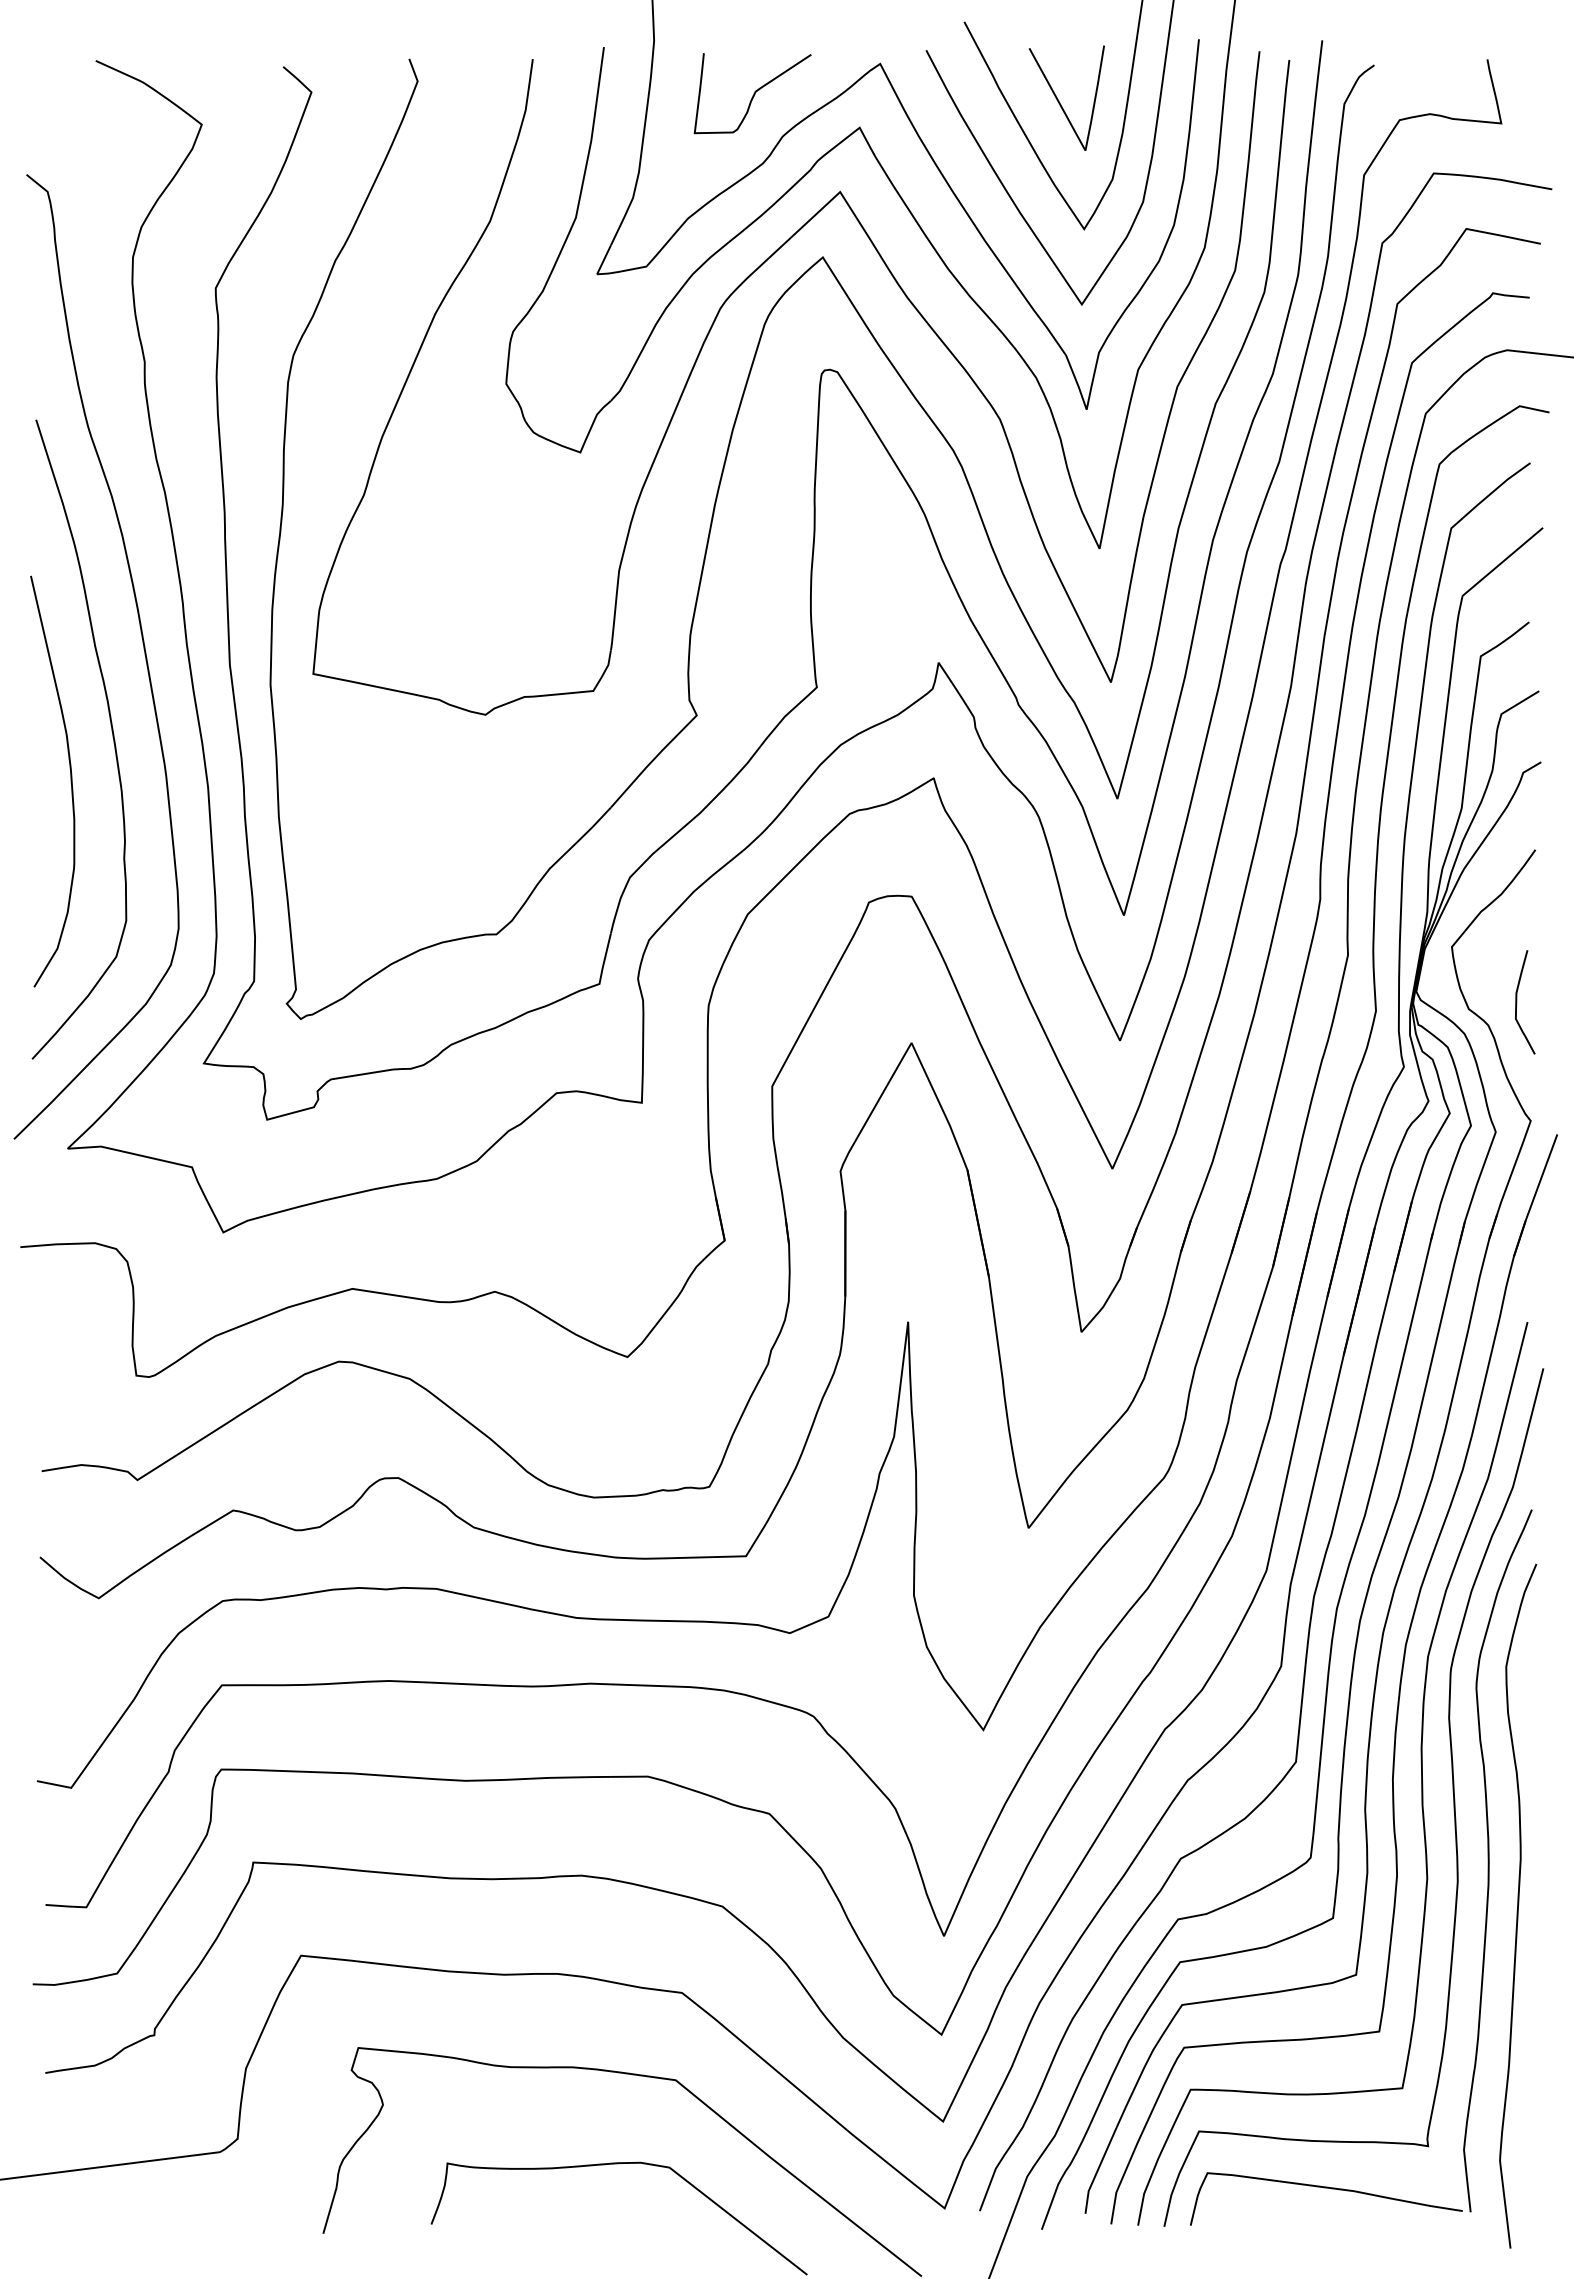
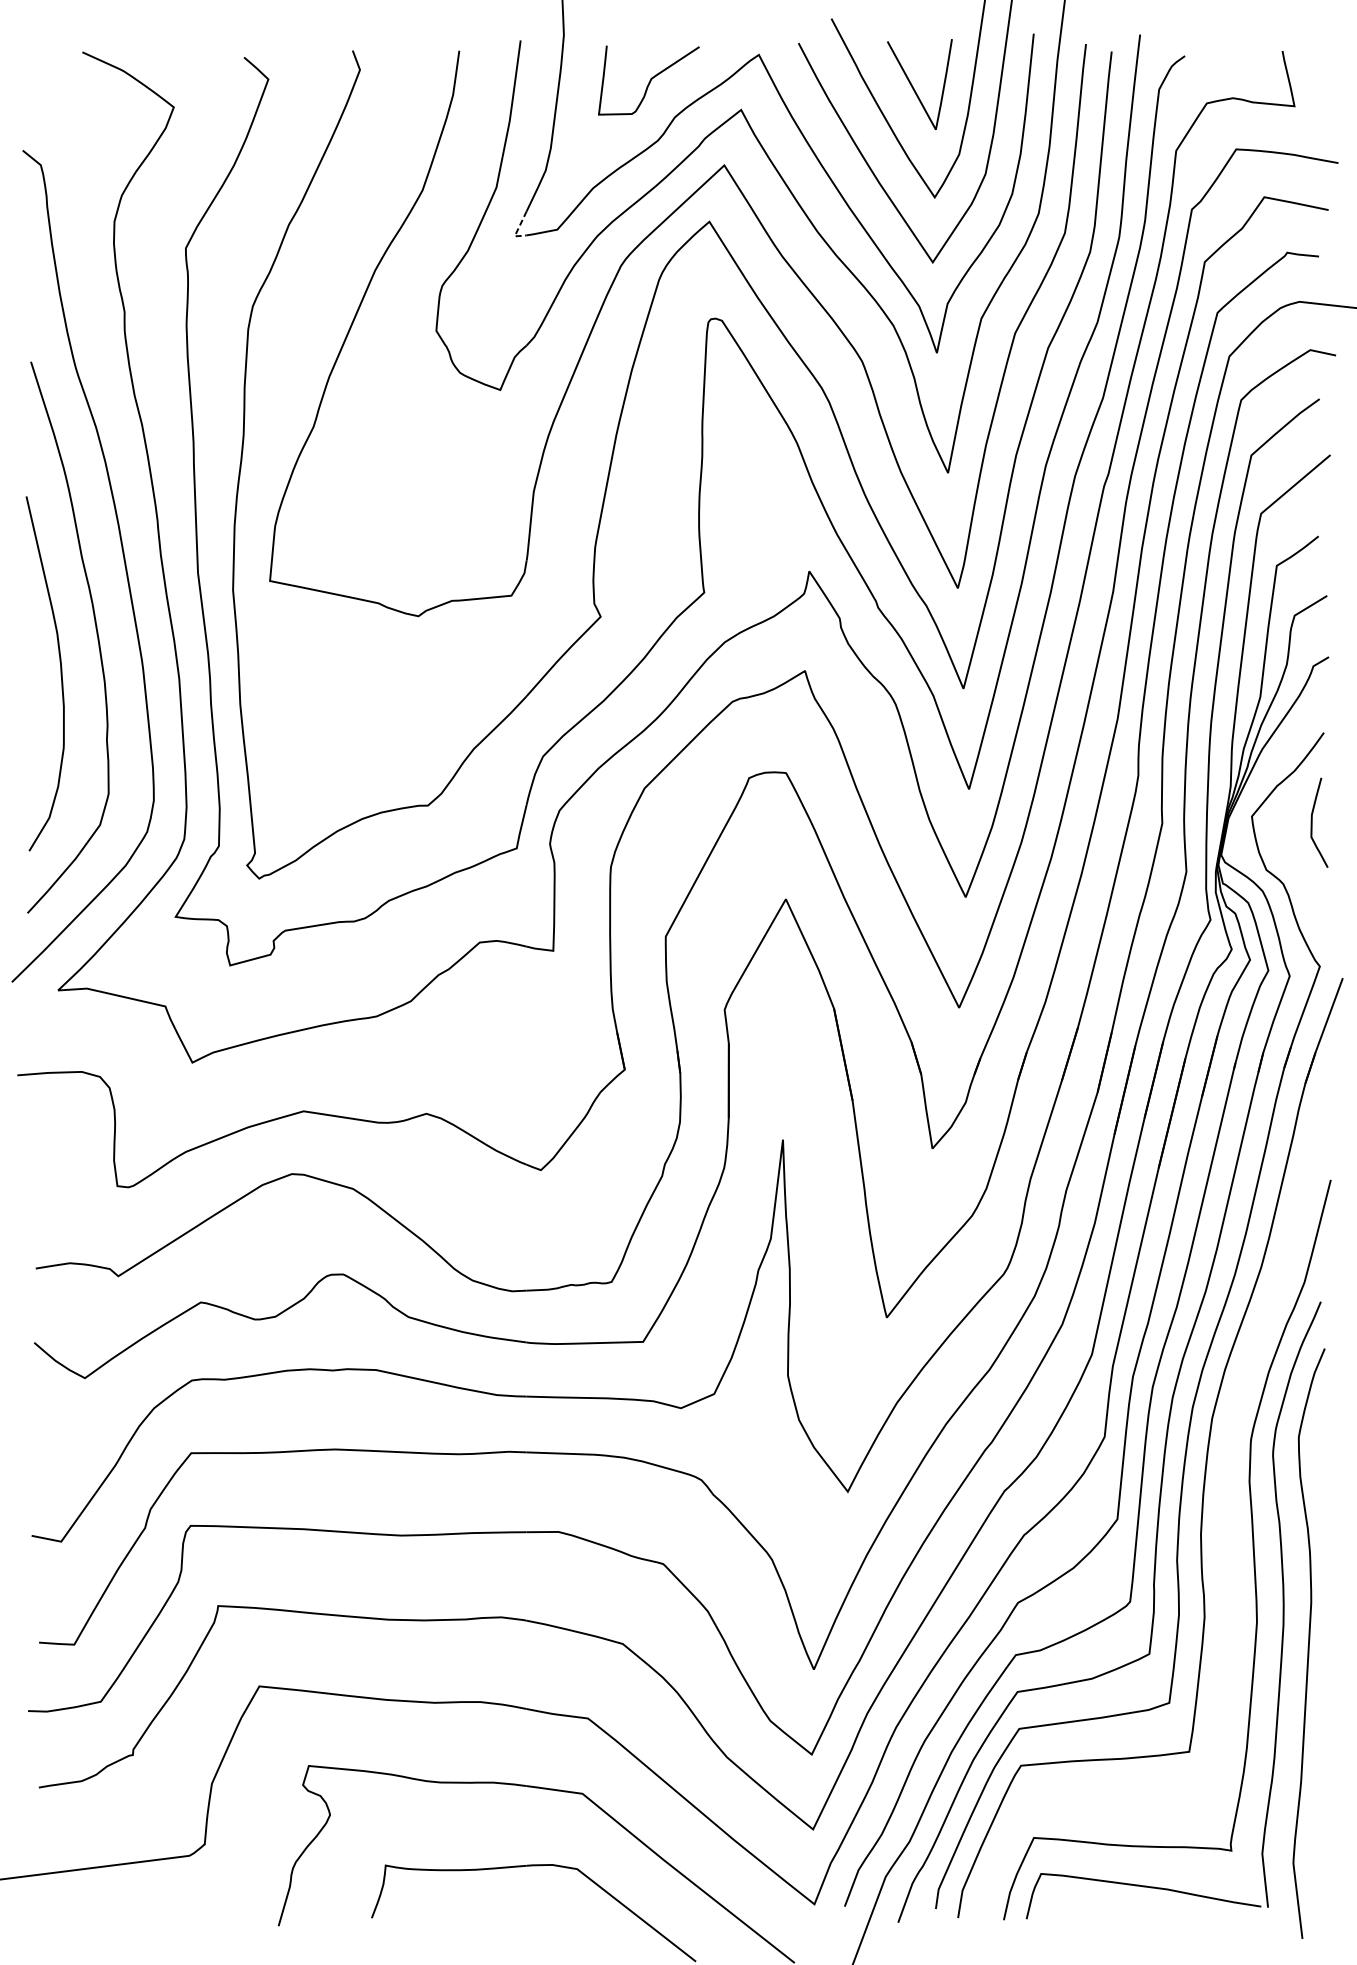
line: (600, 267) -> (517, 230), solid -> dashed
curve: (1517, 1002) -> (1312, 822), moved
curve: (1420, 1762) -> (1224, 1519), removed

